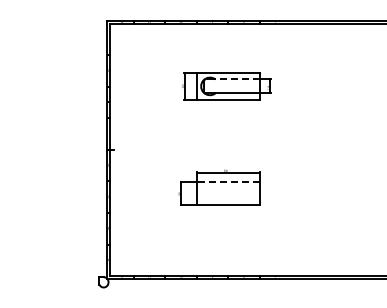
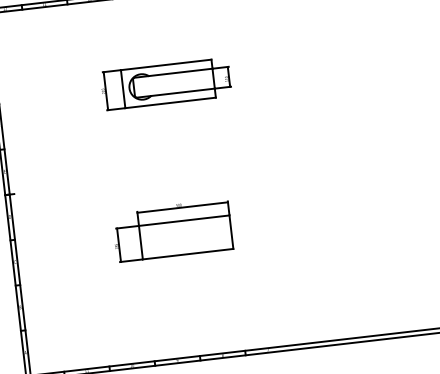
line: (237, 79) -> (180, 72), dashed -> solid
line: (228, 181) -> (184, 220), dashed -> solid

